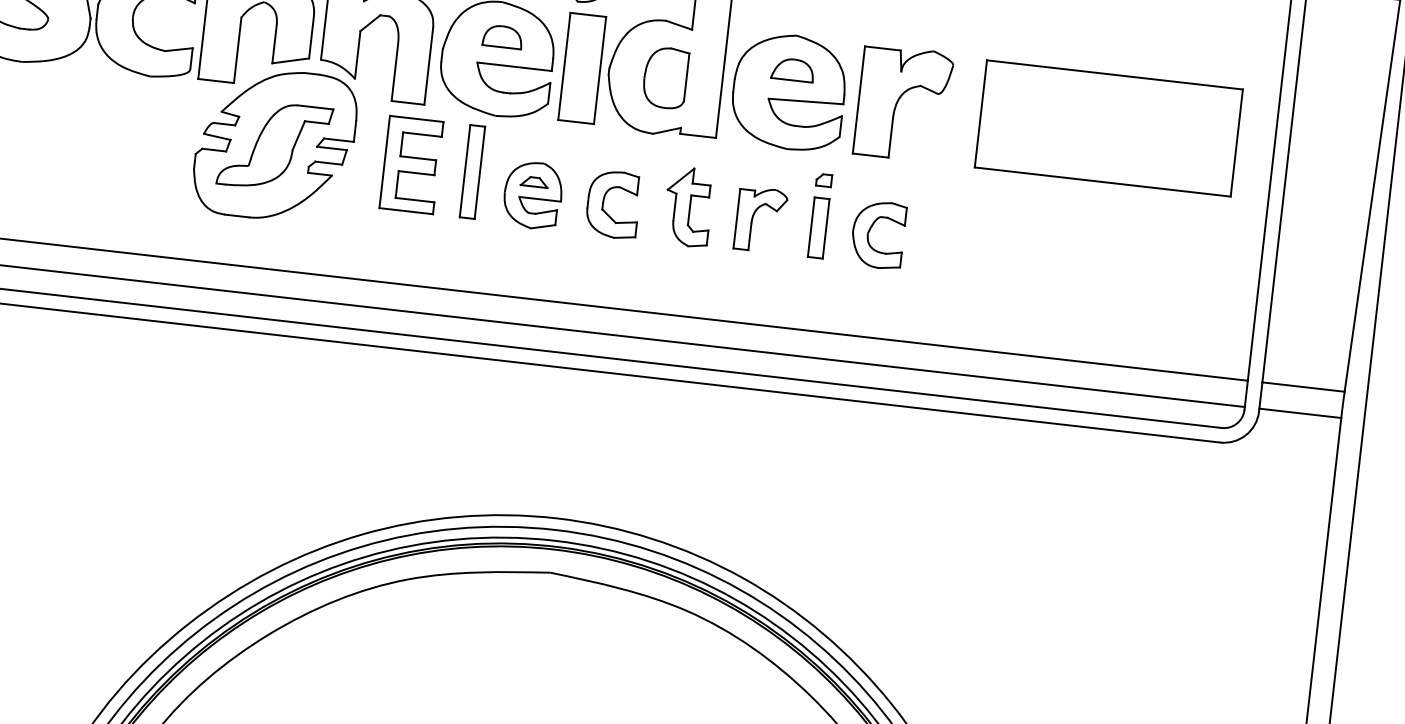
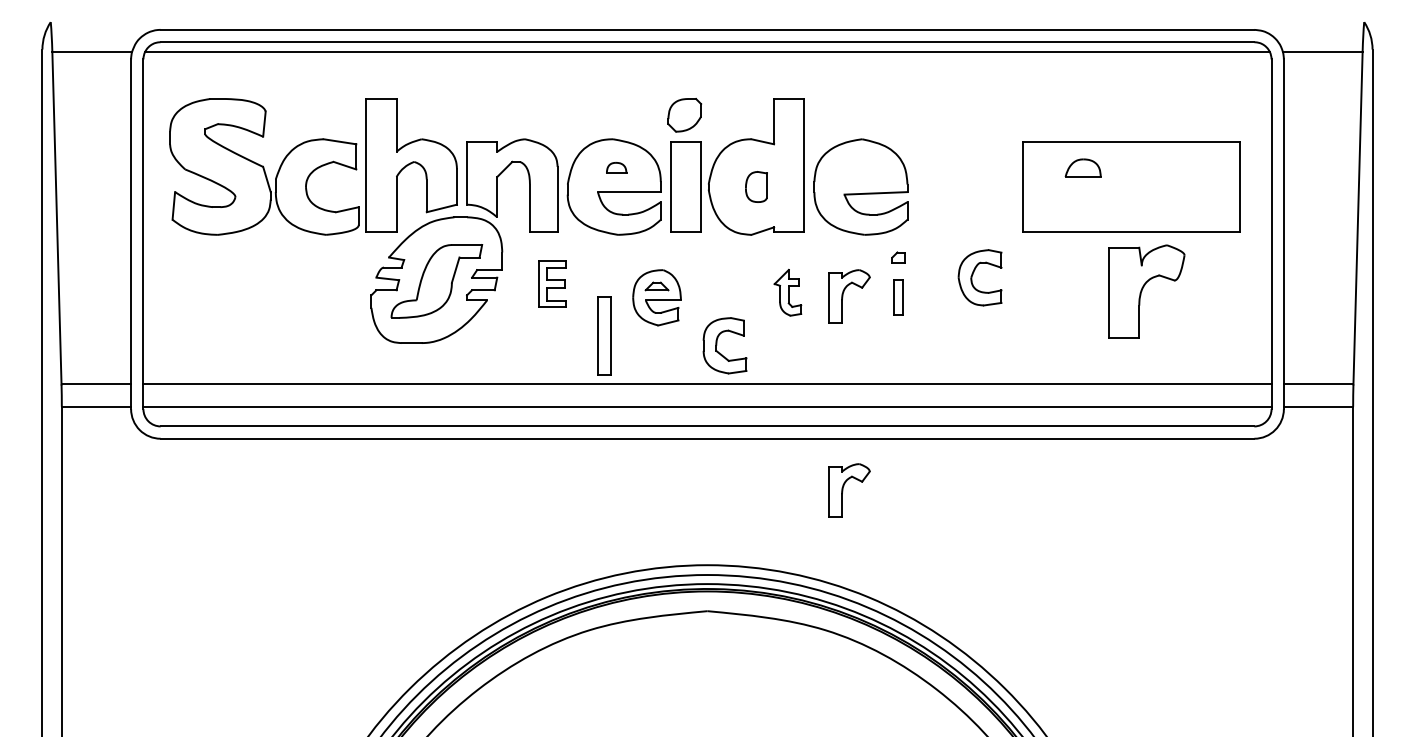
part: (502, 35) -> (616, 167), size x0.6
part: (792, 68) -> (1082, 167), moved
part: (665, 77) -> (756, 186), size x0.6
part: (903, 103) -> (1146, 291), moved
part: (411, 164) -> (552, 283), size x0.6
part: (472, 171) -> (604, 335), moved
part: (604, 203) -> (717, 345), moved
part: (687, 206) -> (787, 292), size x0.7
part: (818, 227) -> (898, 297), size x0.7
part: (870, 230) -> (973, 274), moved
part: (734, 449) -> (849, 490), added

